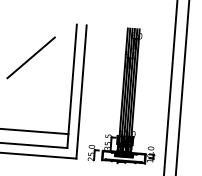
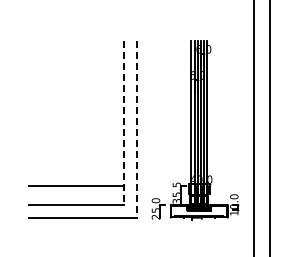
line: (31, 57) -> (66, 88), removed
line: (71, 86) -> (123, 123), solid -> dashed
line: (81, 92) -> (136, 129), solid -> dashed

